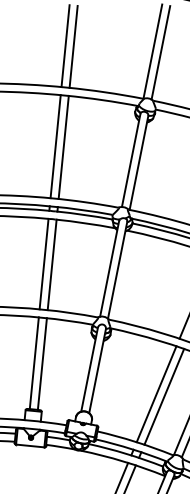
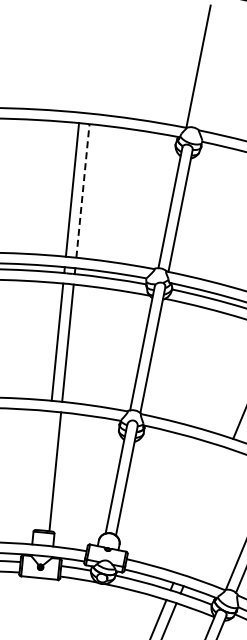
line: (65, 46) -> (85, 59), removed
line: (73, 46) -> (95, 60), removed
line: (160, 52) -> (208, 67), removed
line: (64, 147) -> (83, 190), solid -> dashed
line: (34, 363) -> (44, 470), removed
line: (156, 393) -> (203, 510), removed
line: (164, 396) -> (213, 514), removed

